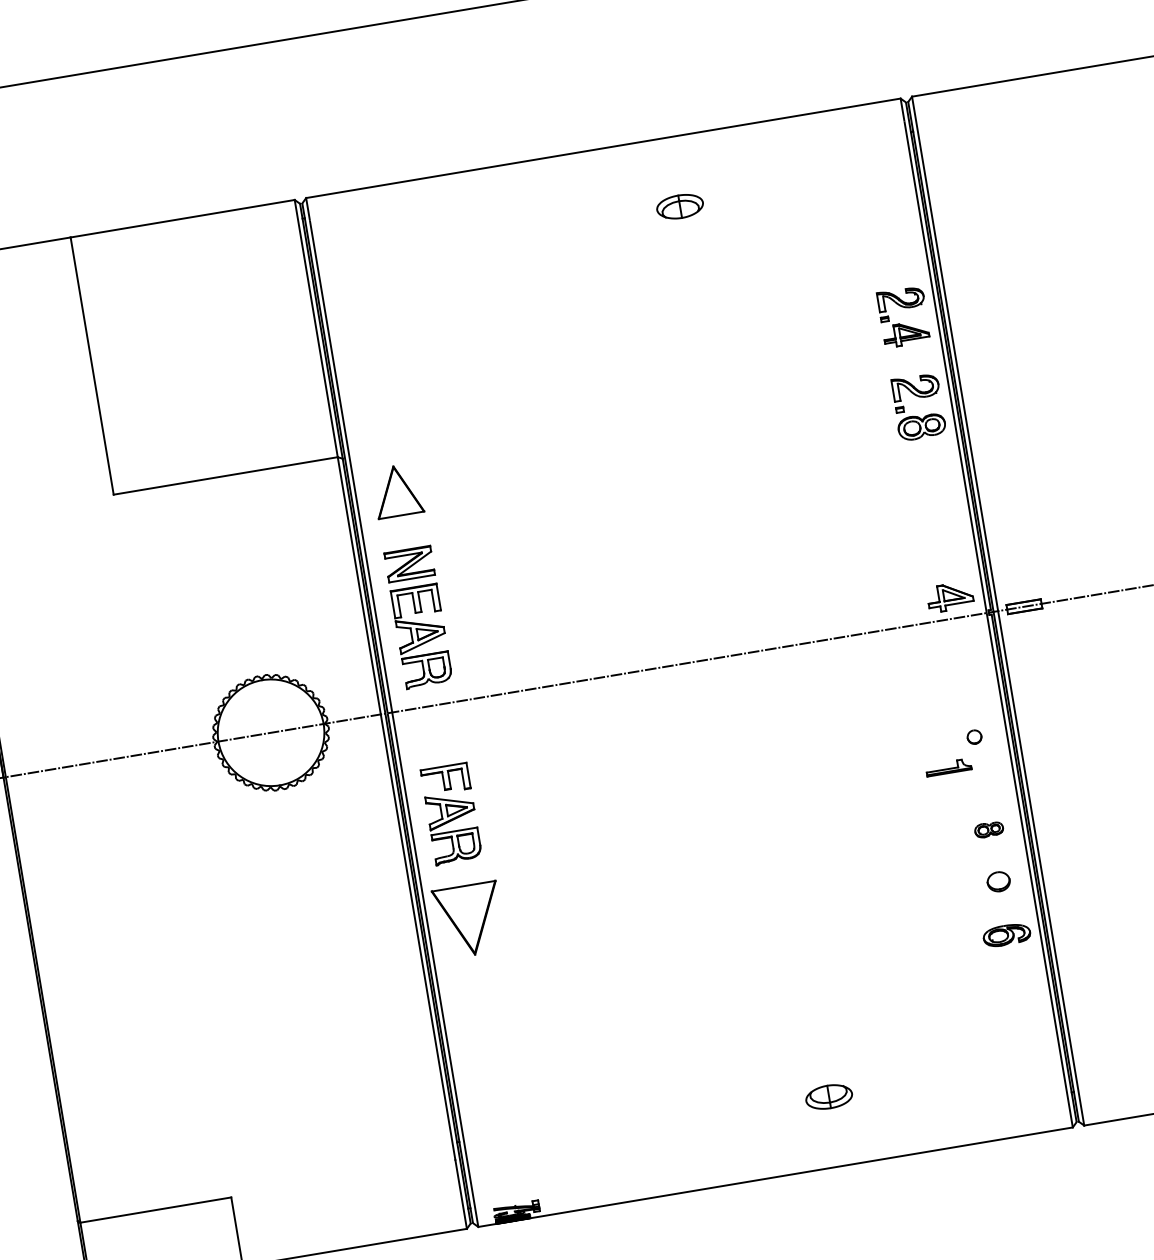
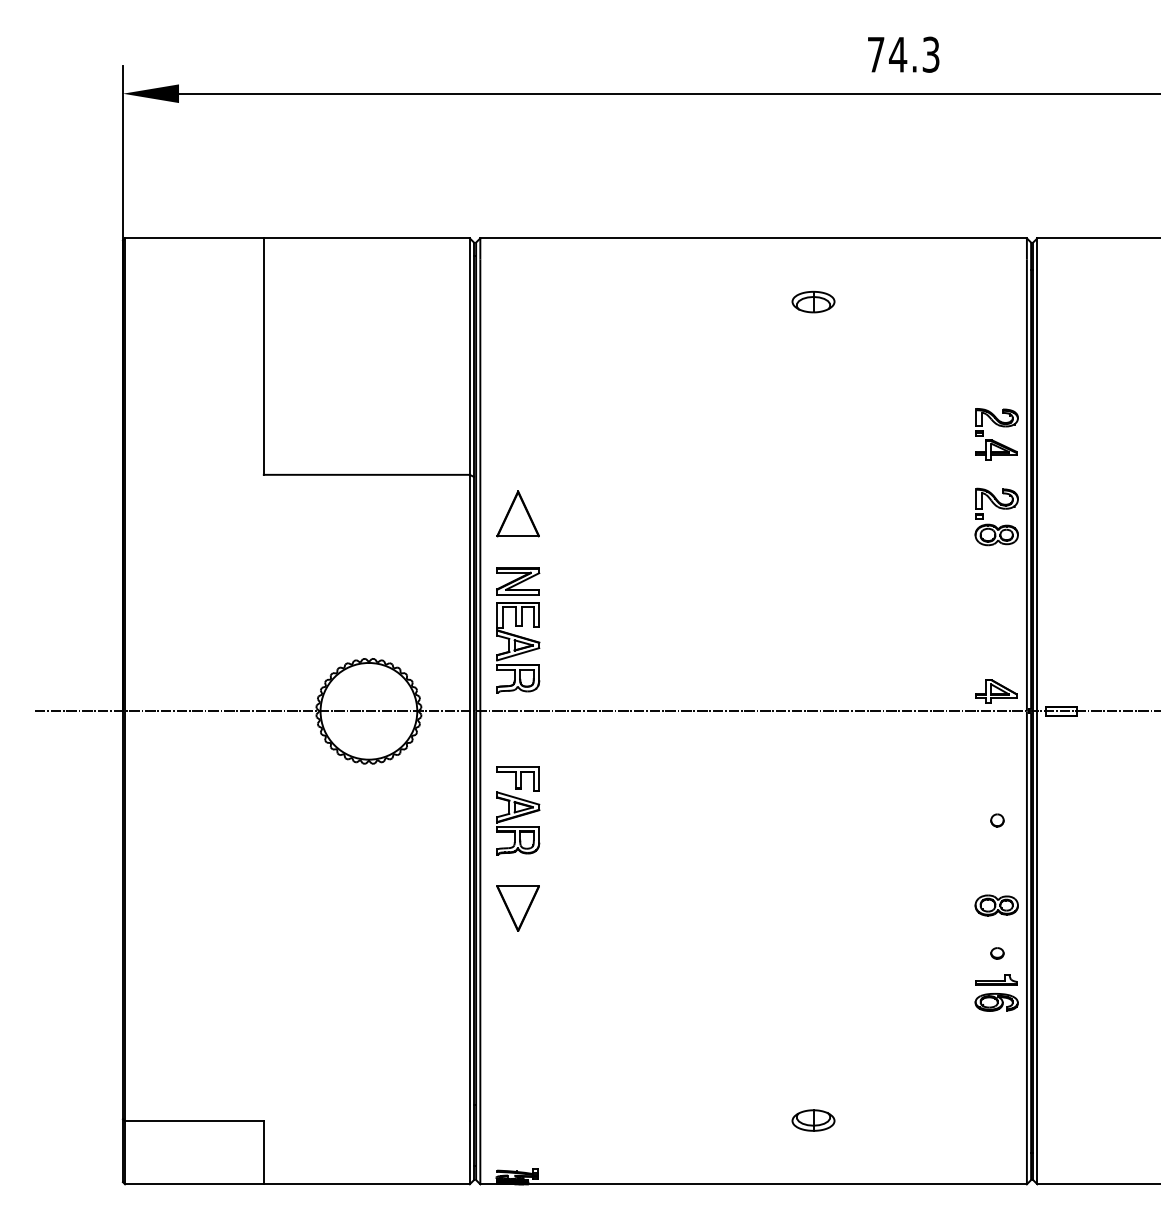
part: (948, 767) -> (996, 979), moved
part: (989, 829) -> (996, 905), size x1.67
part: (998, 881) -> (997, 953), size x0.62
part: (468, 920) -> (517, 908), size x0.71

